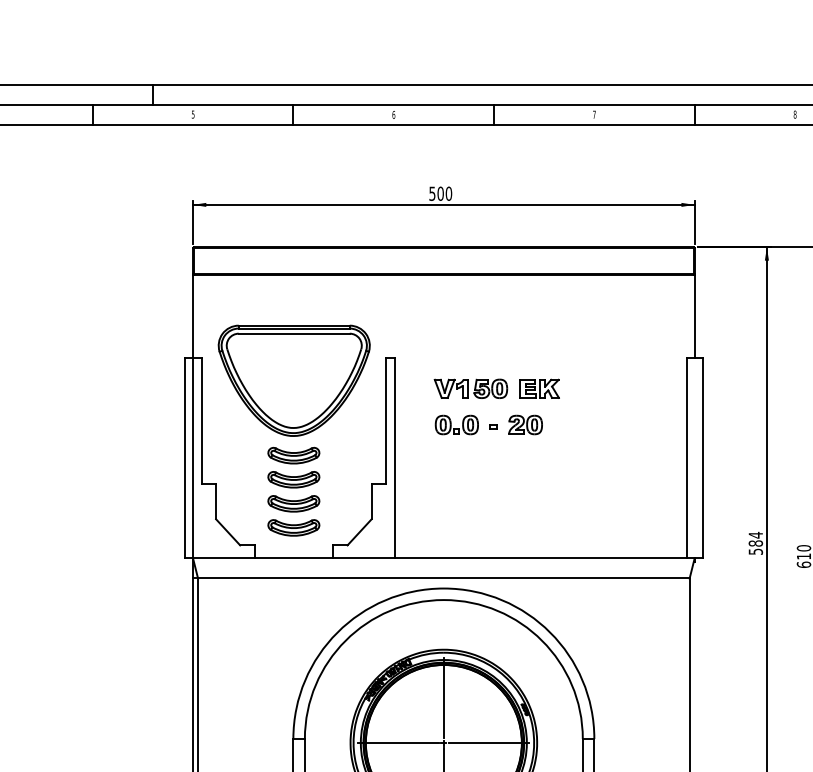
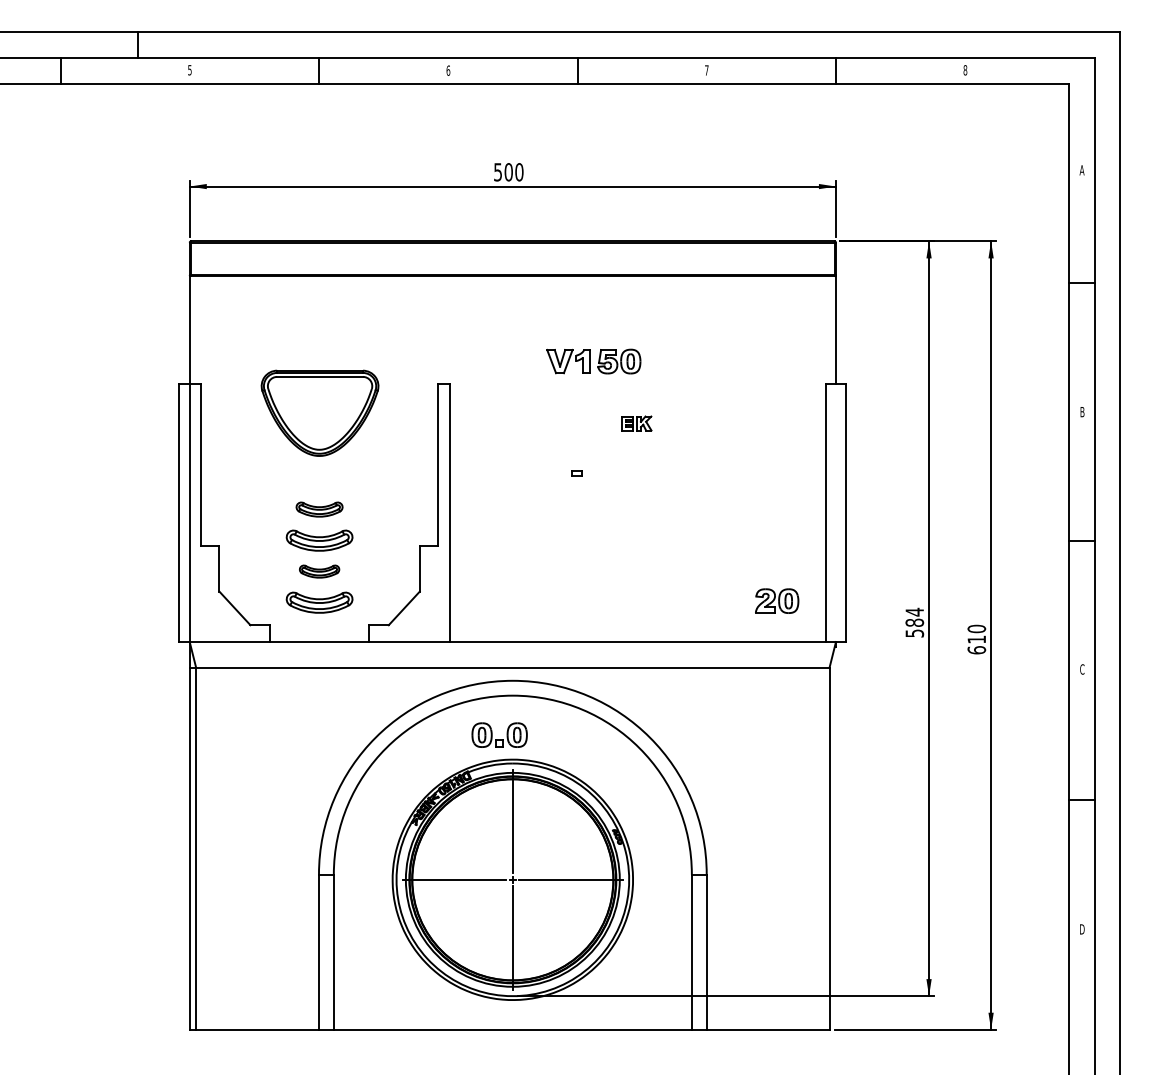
part: (293, 381) -> (319, 413), size x0.6
part: (470, 388) -> (593, 361), moved
part: (539, 388) -> (636, 423), size x0.6
part: (456, 424) -> (499, 734), moved
part: (525, 424) -> (777, 600), moved
part: (293, 455) -> (319, 509), size x0.7
part: (293, 503) -> (319, 571), size x0.6

